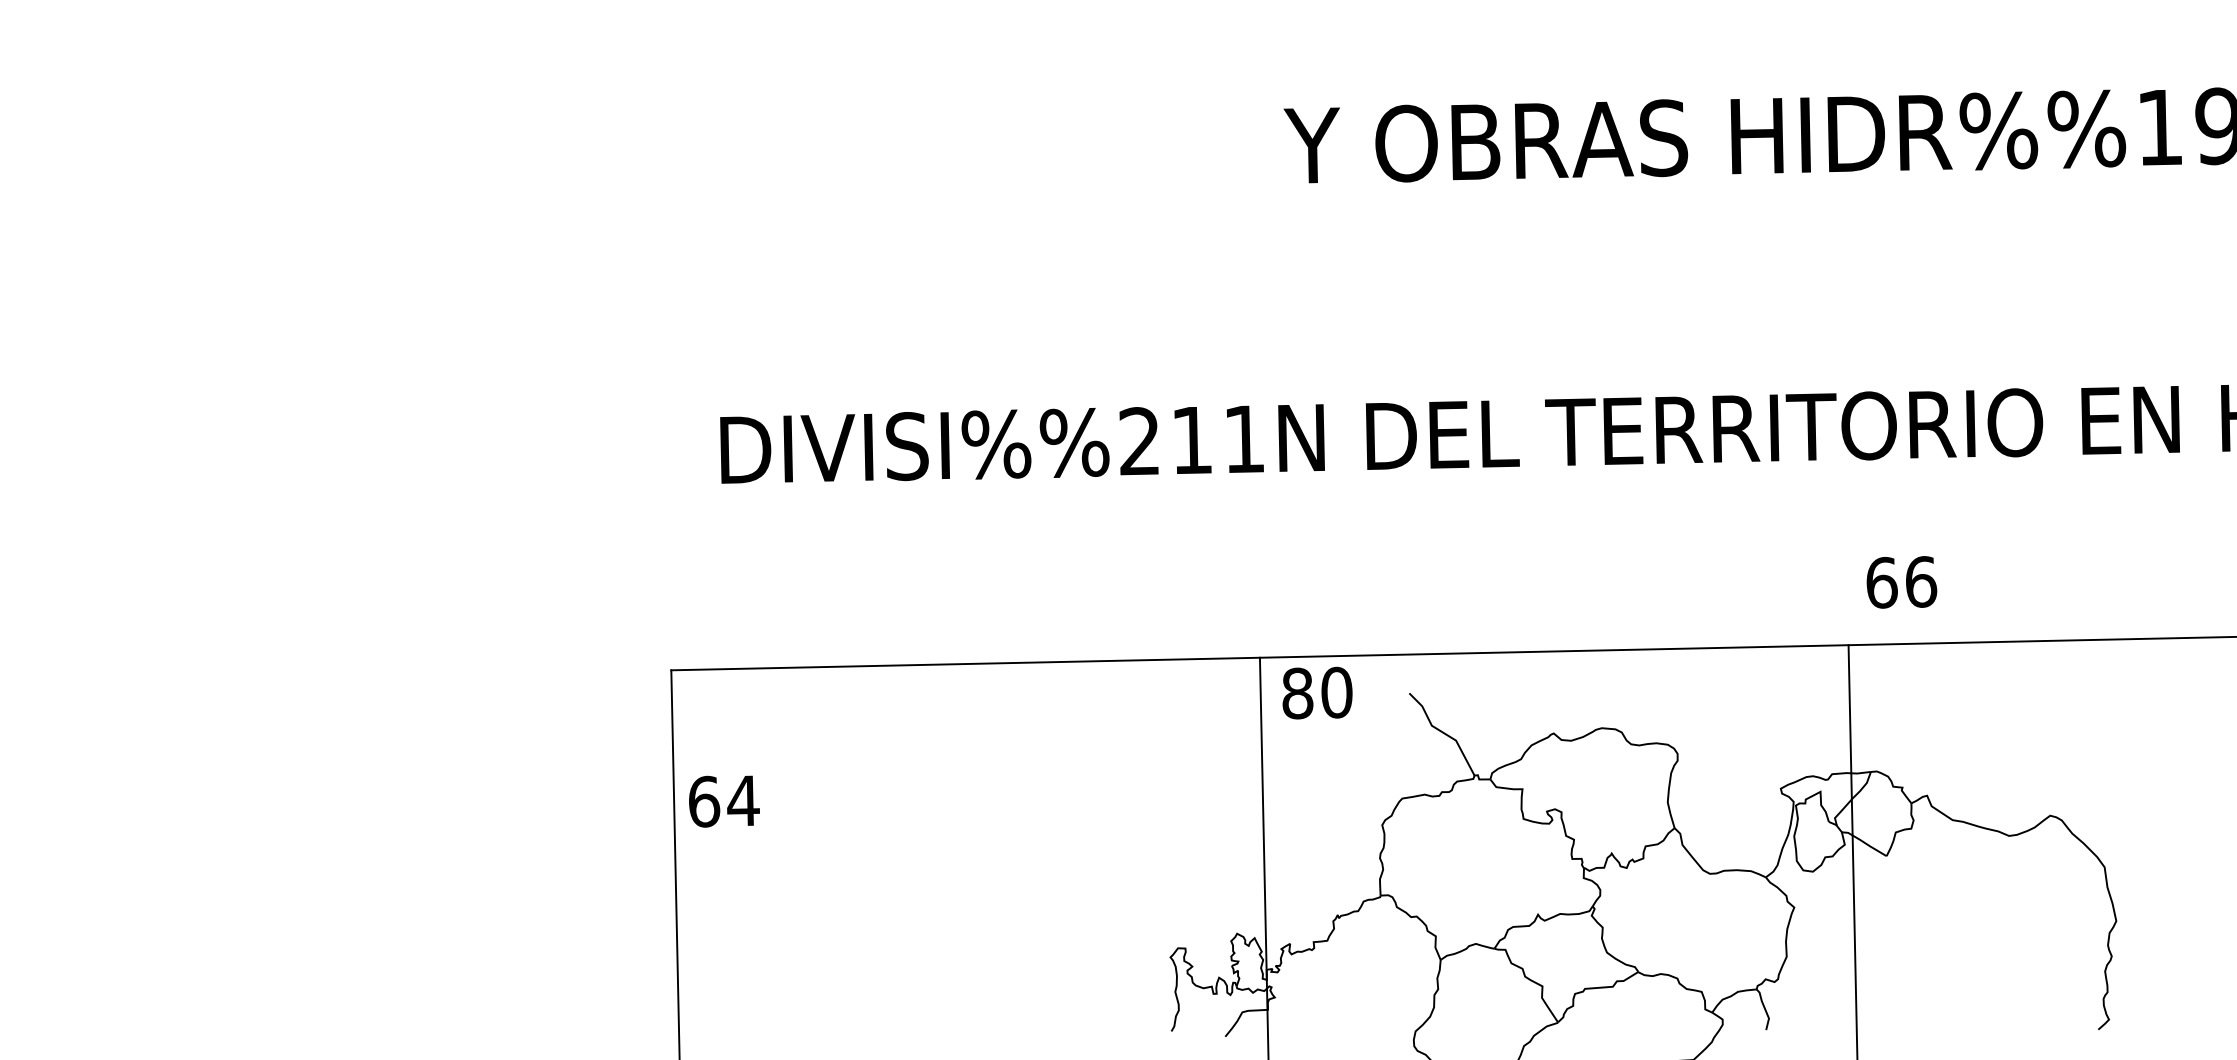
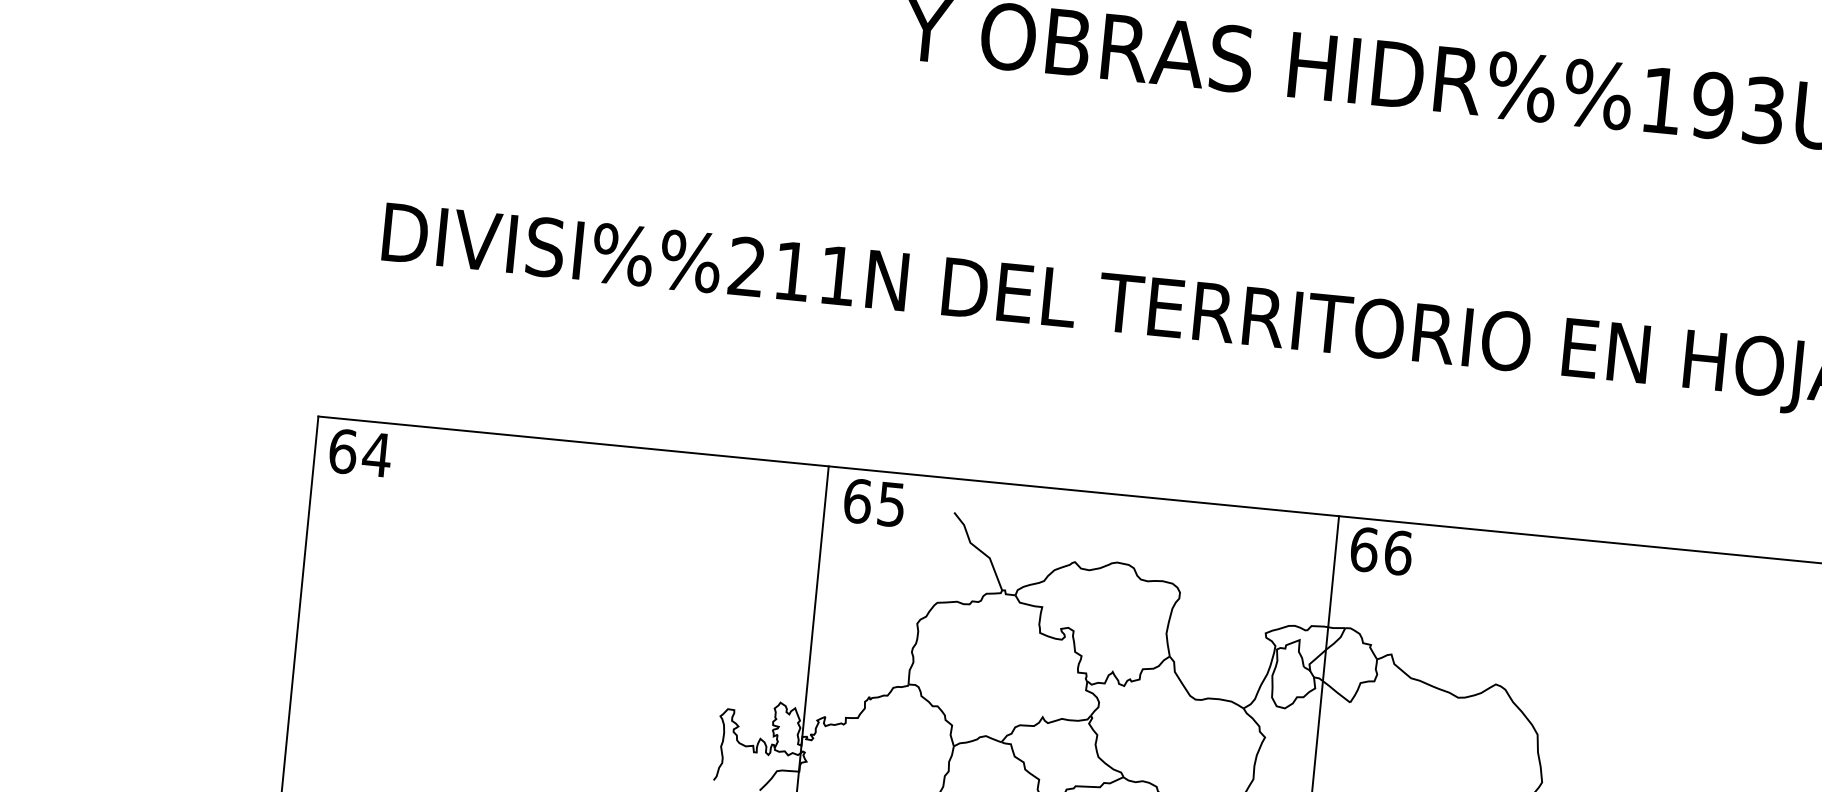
text: (1901, 582) -> (1381, 551), moved
text: (1317, 692) -> (874, 502), 80 -> 65
text: (724, 801) -> (360, 453), moved

